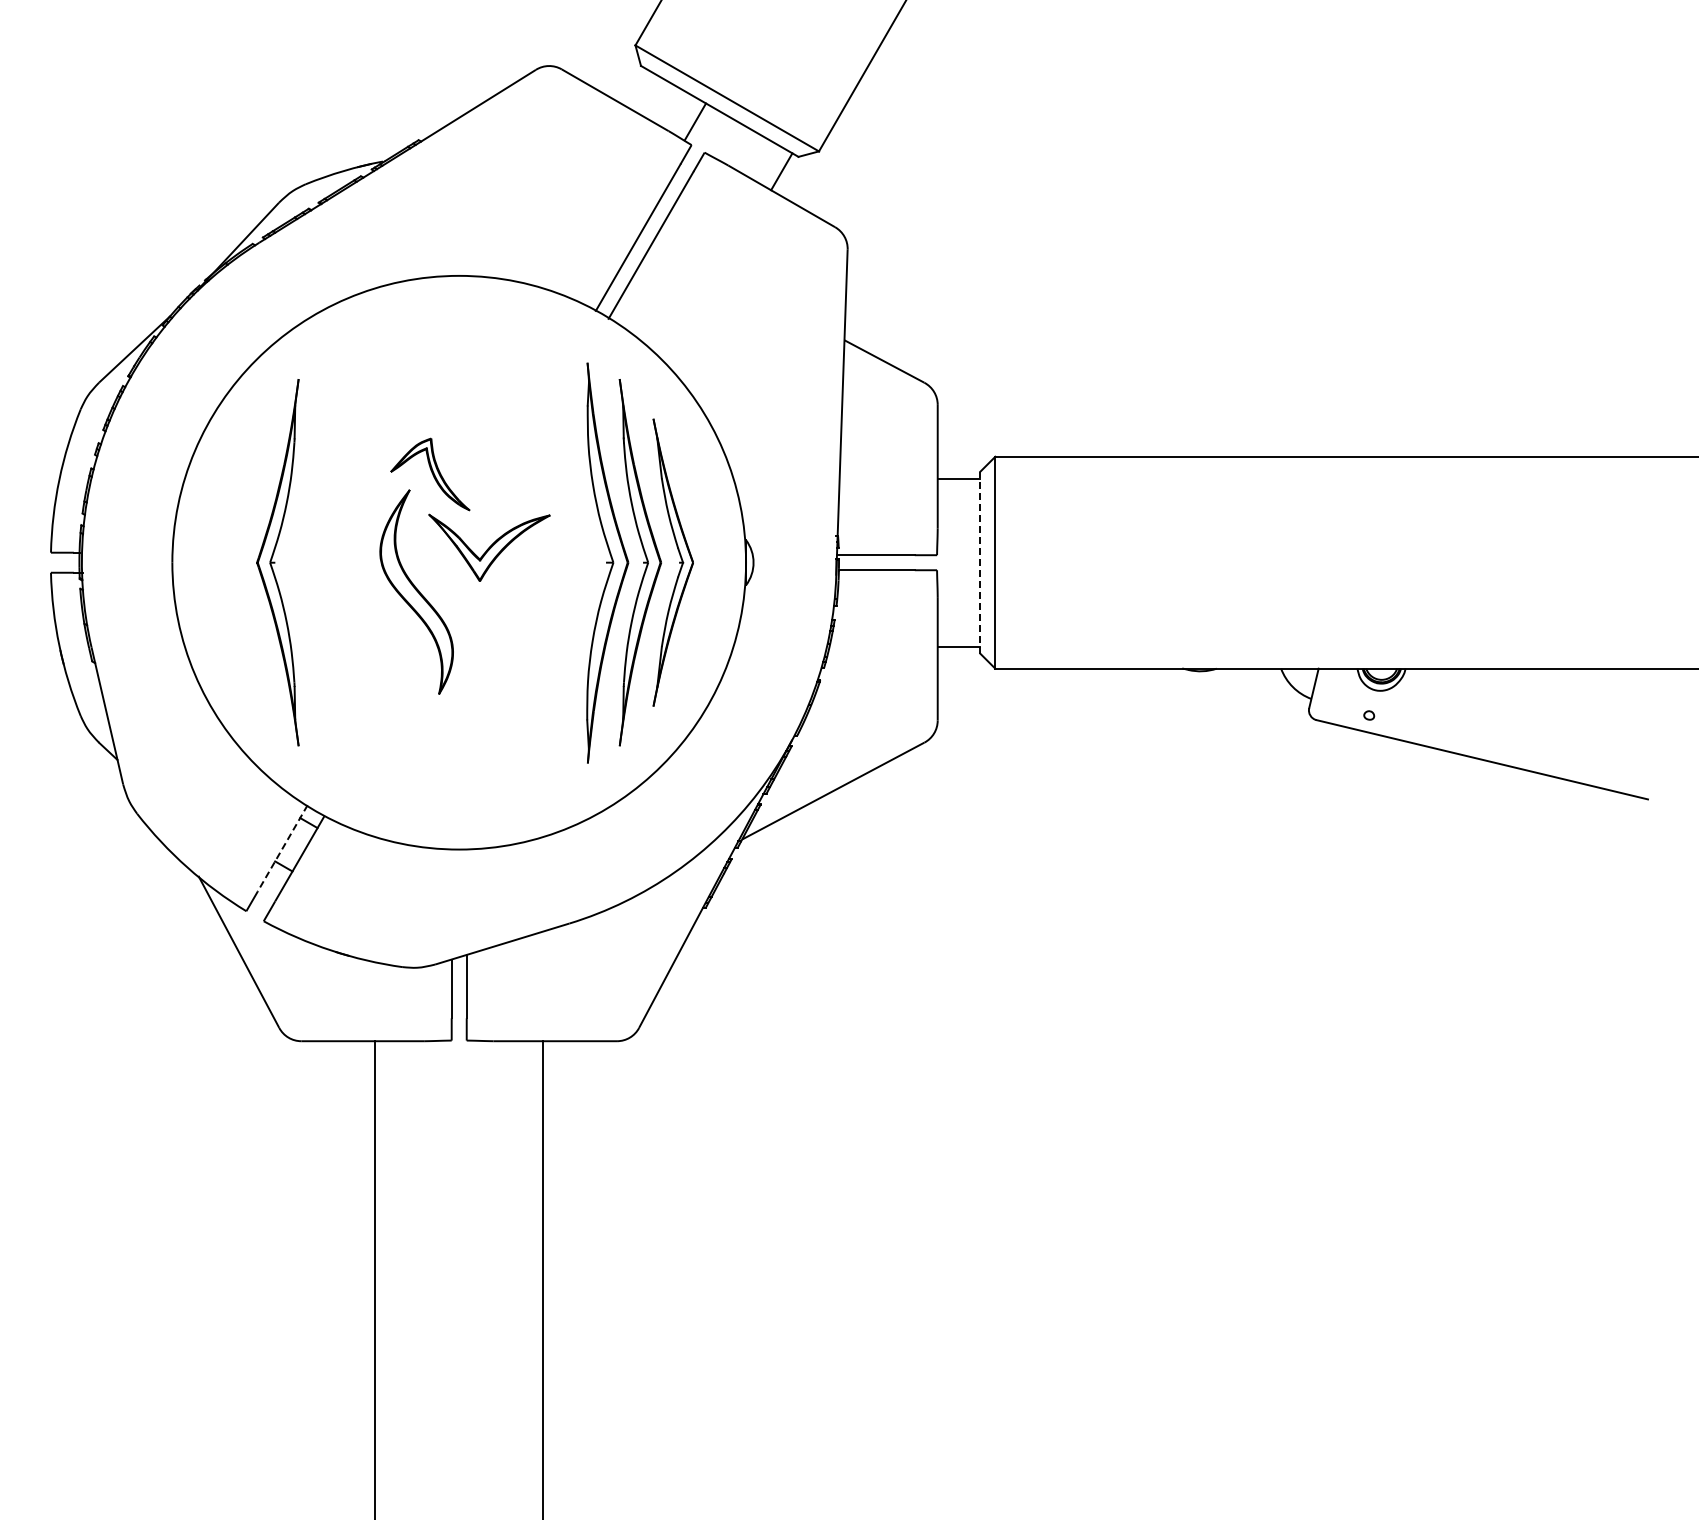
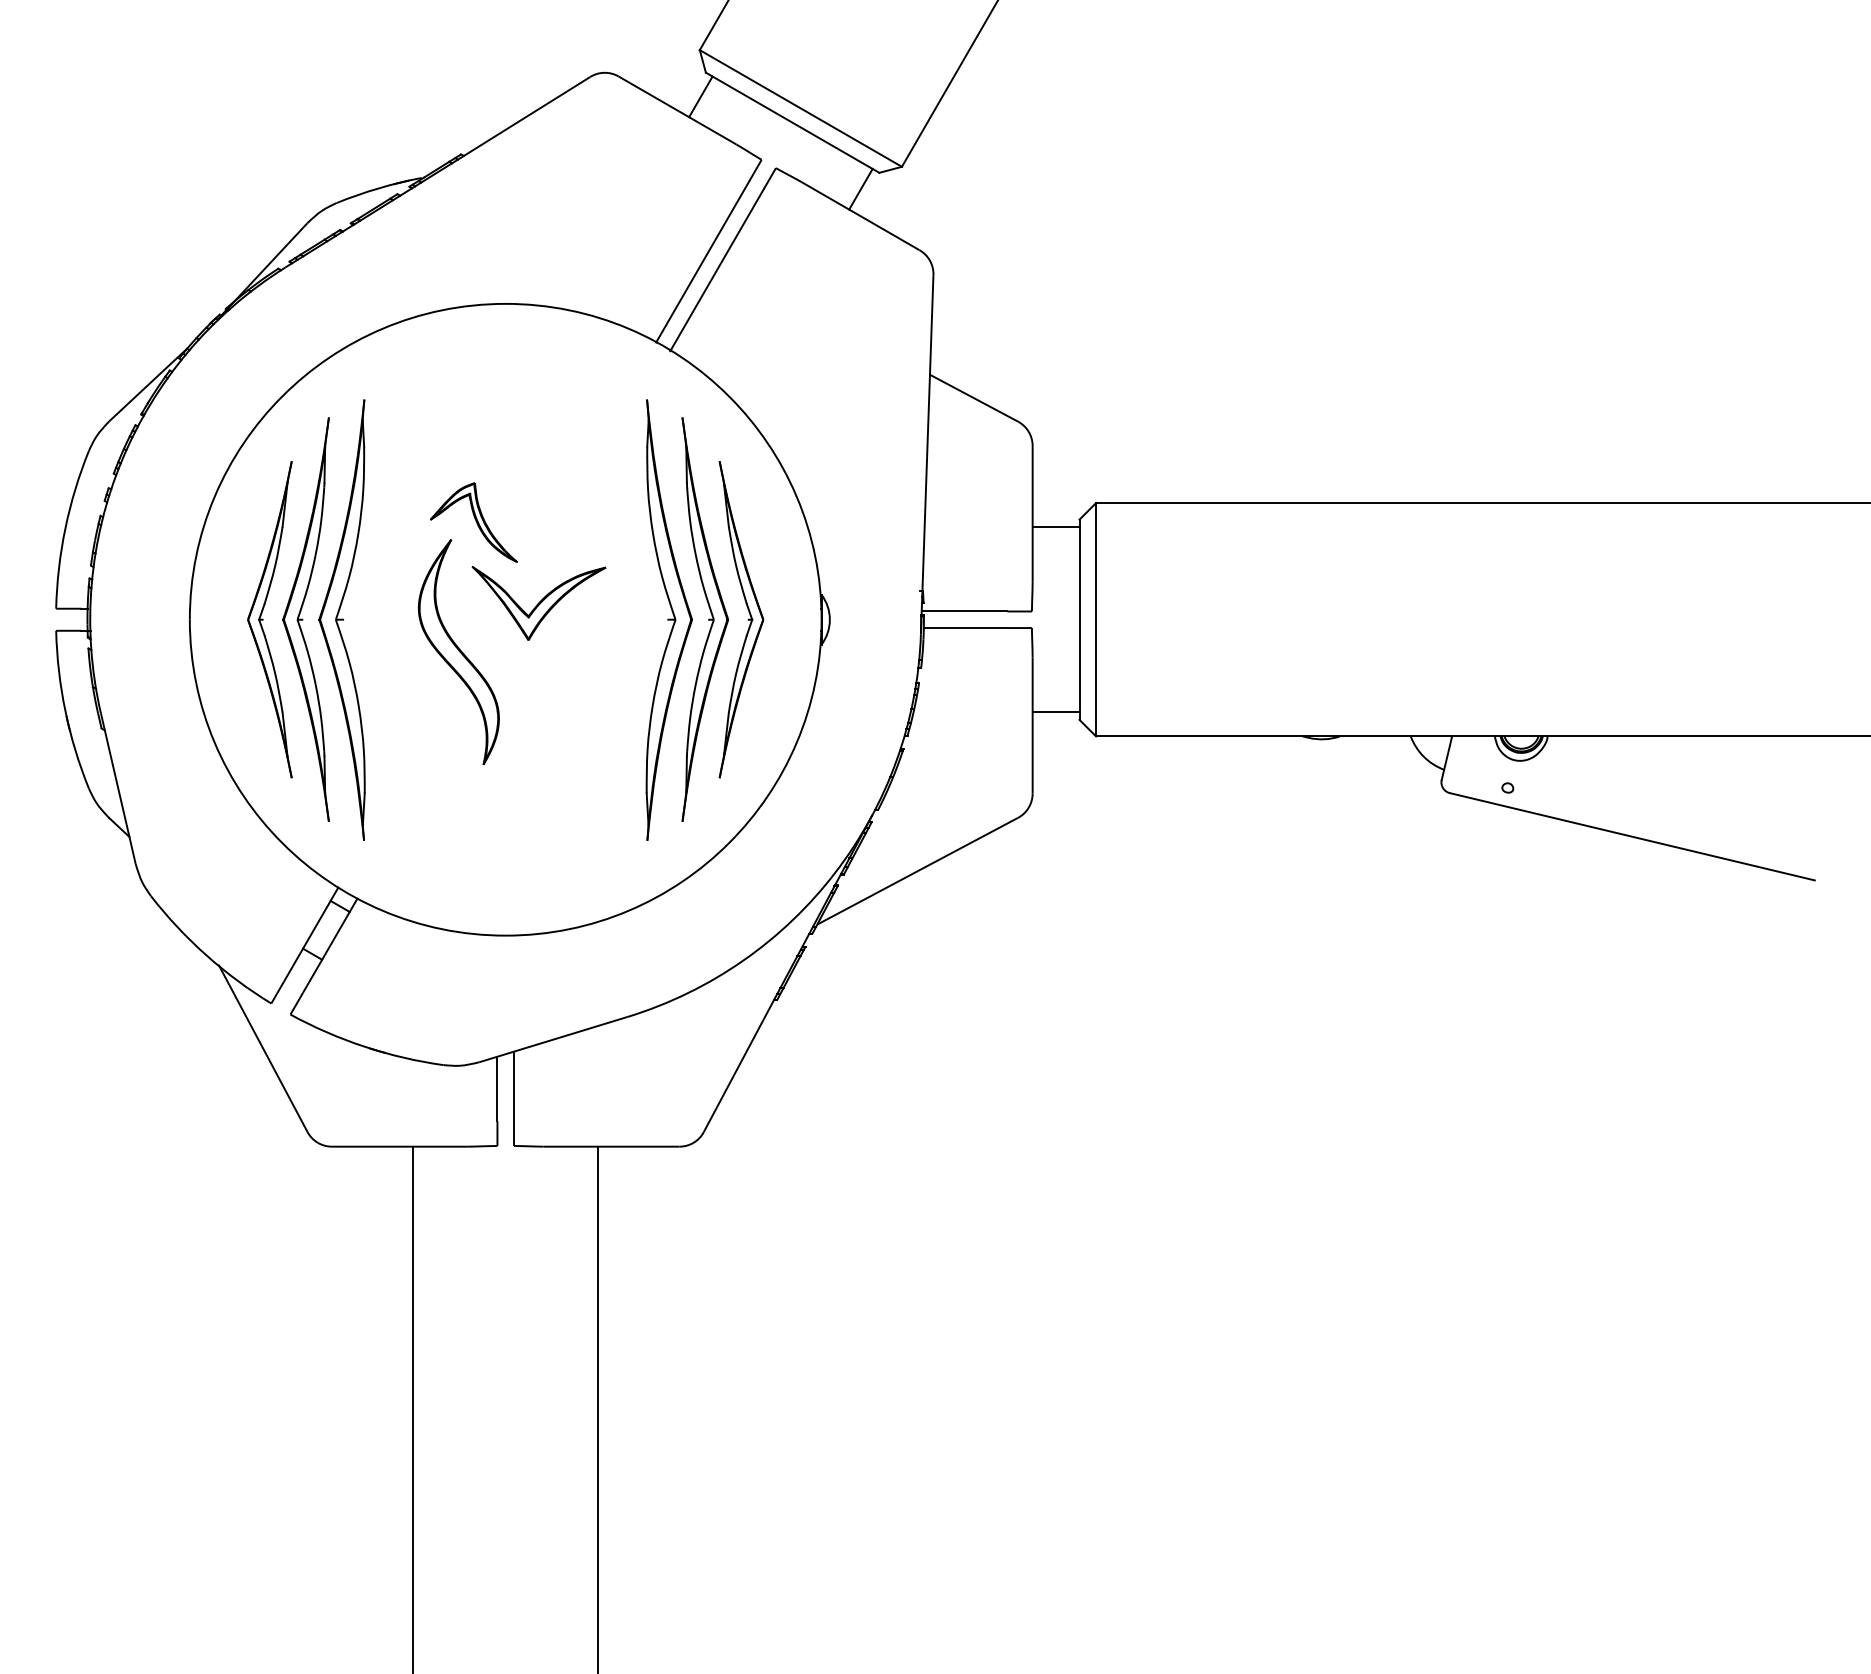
line: (695, 121) -> (700, 96), moved
part: (244, 562) -> (269, 619), added
part: (310, 562) -> (341, 619), added
line: (980, 562) -> (1079, 619), dashed -> solid
line: (282, 848) -> (311, 934), dashed -> solid

